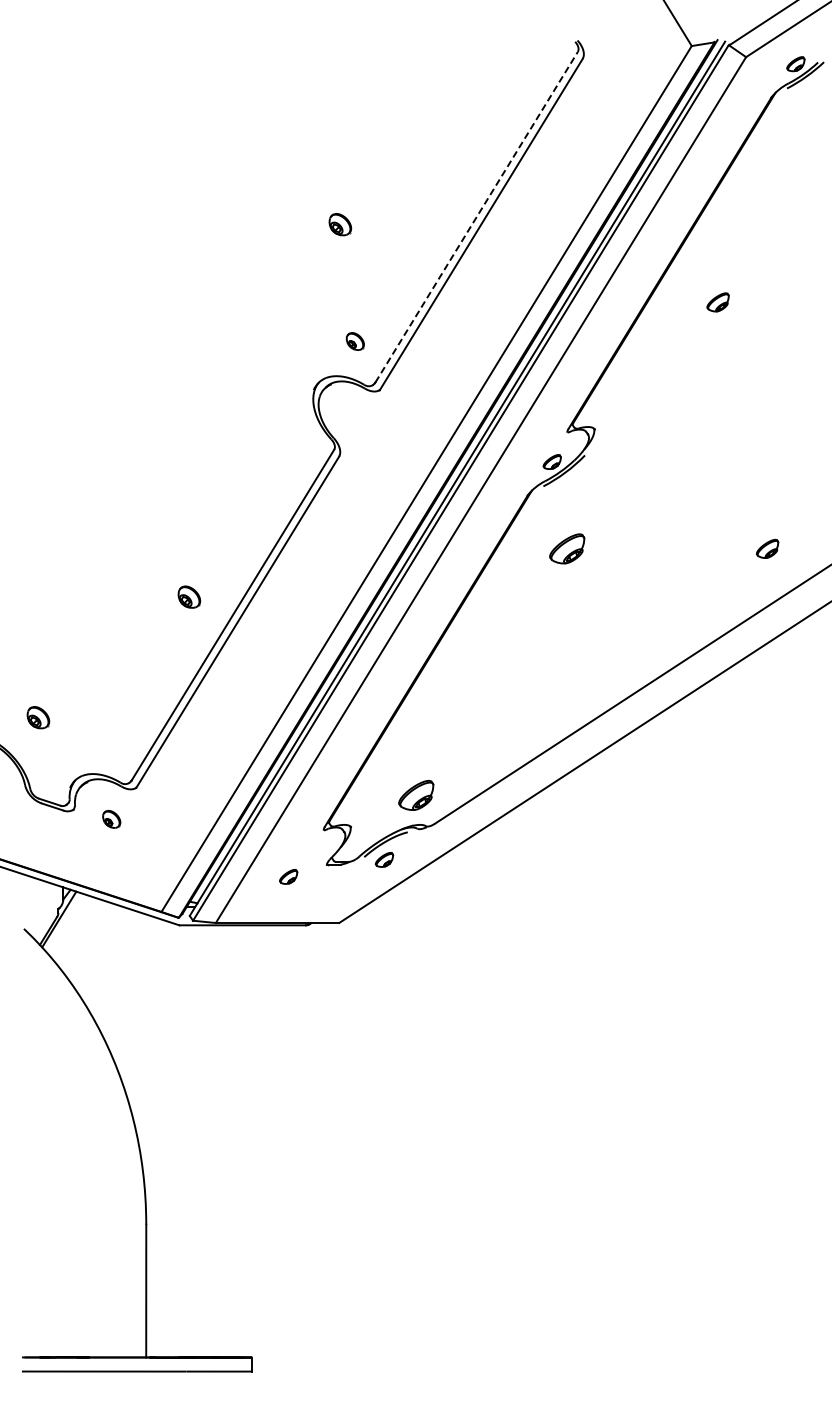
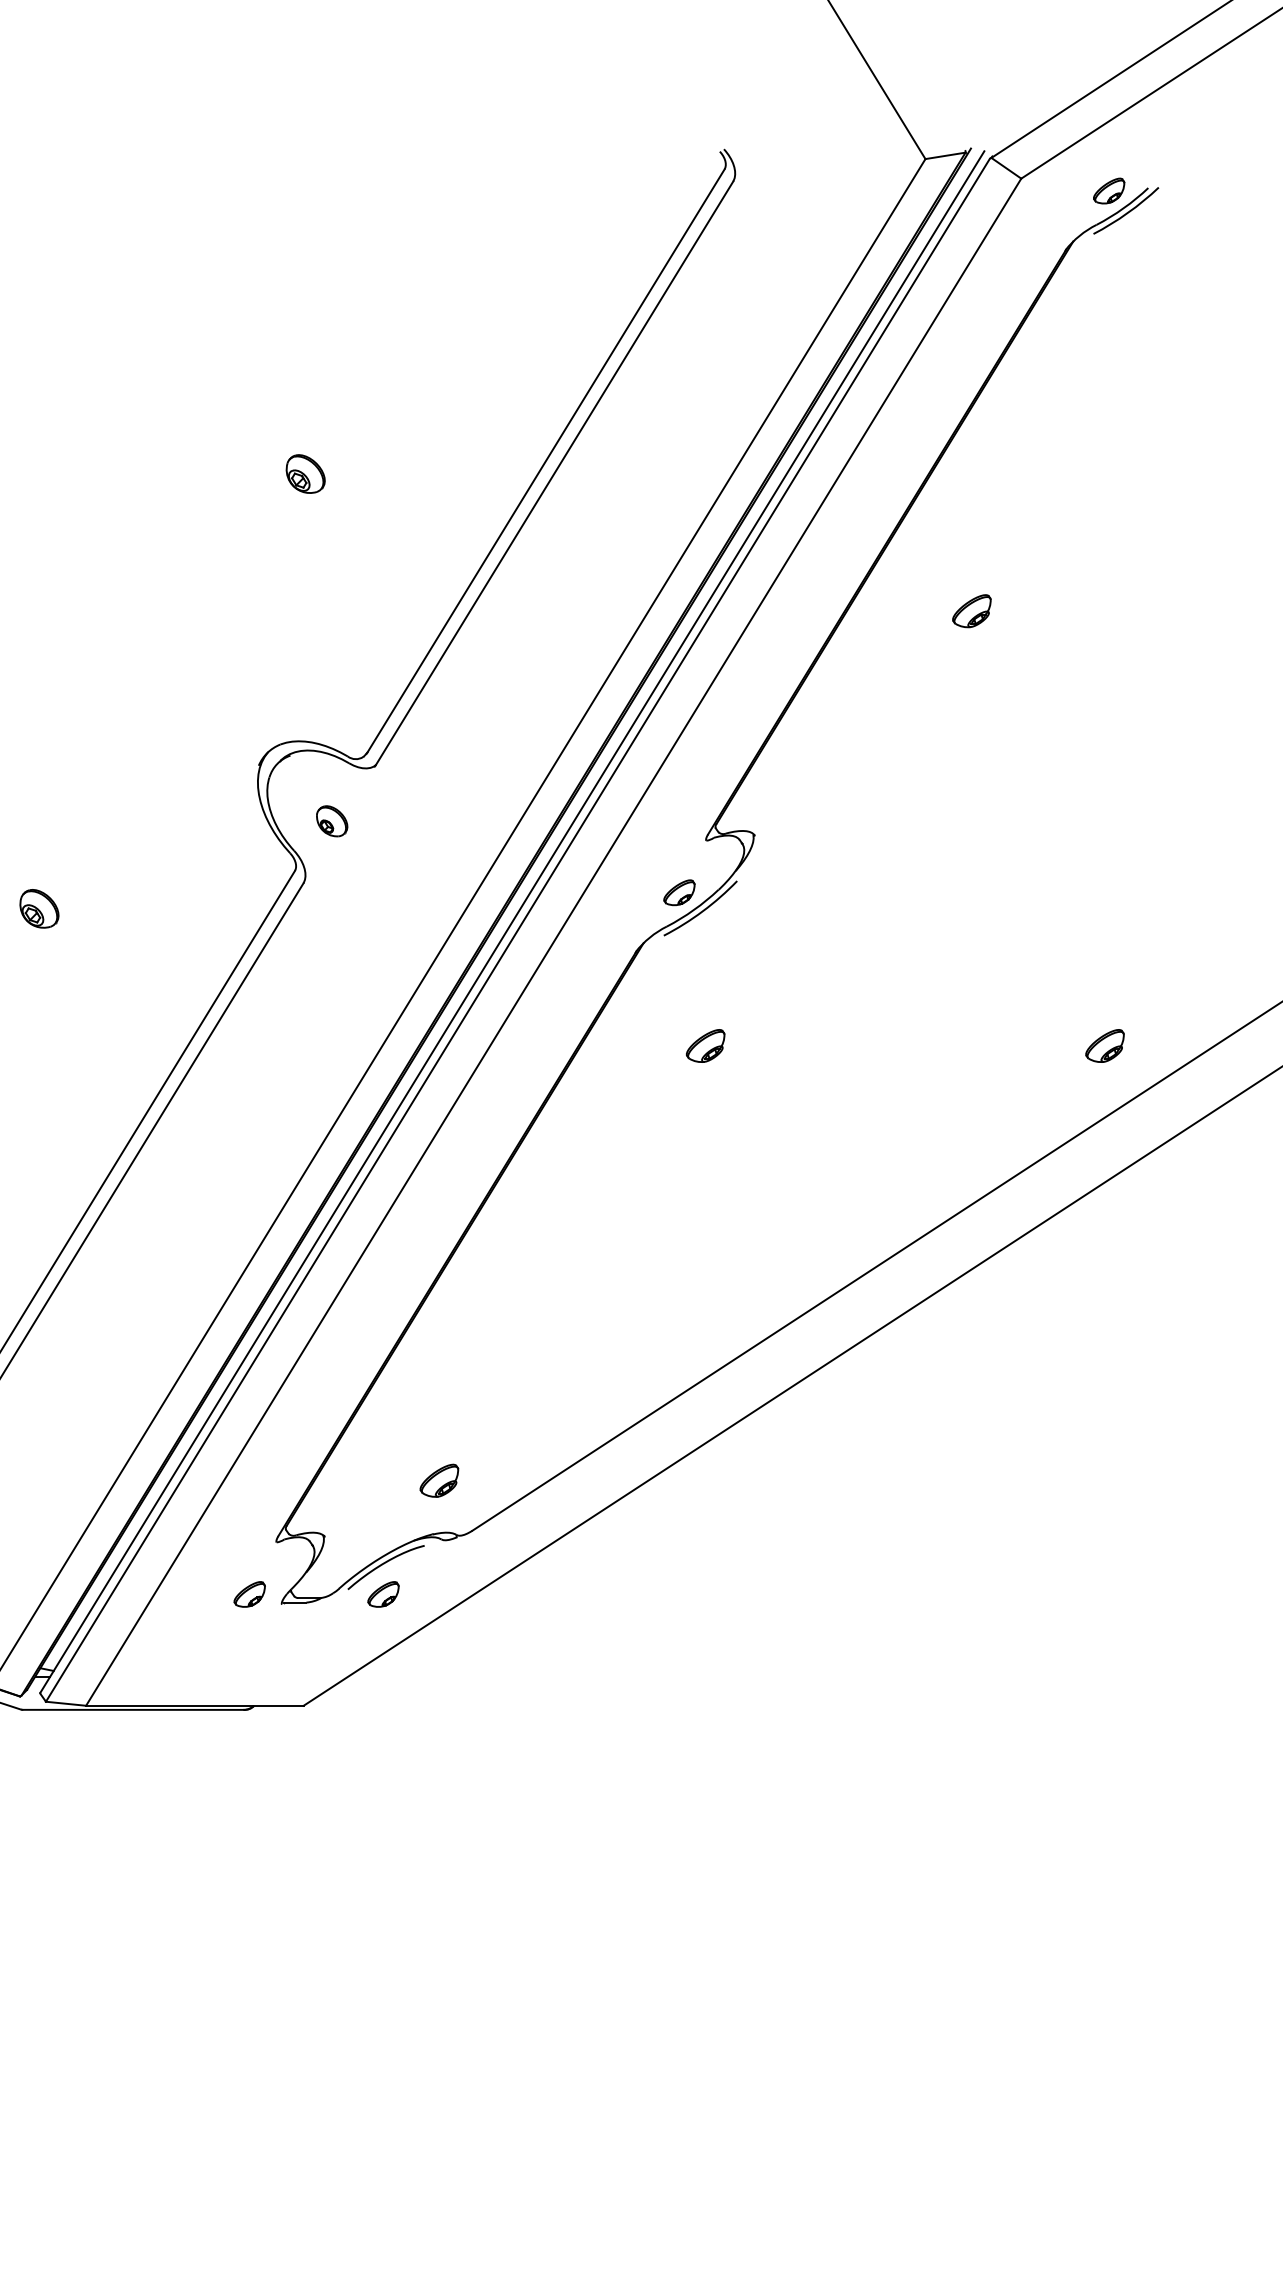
line: (476, 217) -> (545, 461), dashed -> solid
part: (354, 341) -> (330, 821), moved
part: (566, 548) -> (704, 1045), size x0.62
part: (767, 548) -> (1104, 1045), moved
part: (189, 596) -> (39, 907), moved
part: (415, 795) -> (438, 1480), size x0.62
part: (288, 876) -> (249, 1593), moved

